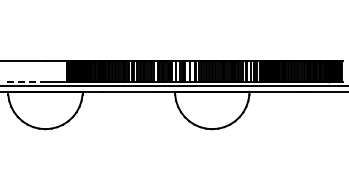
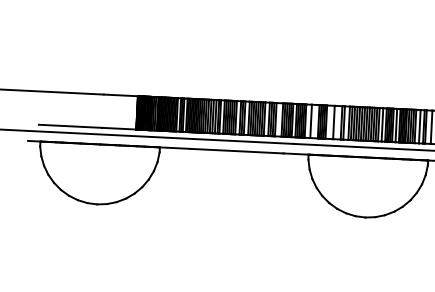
line: (26, 81) -> (70, 126), dashed -> solid

